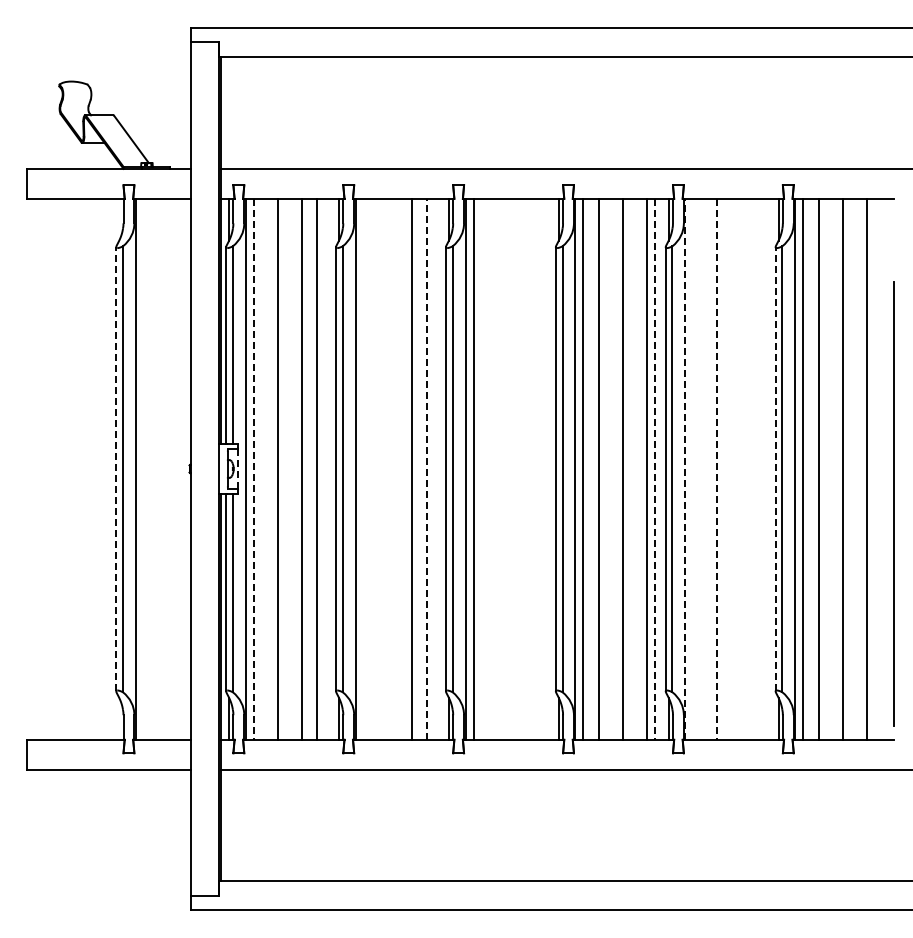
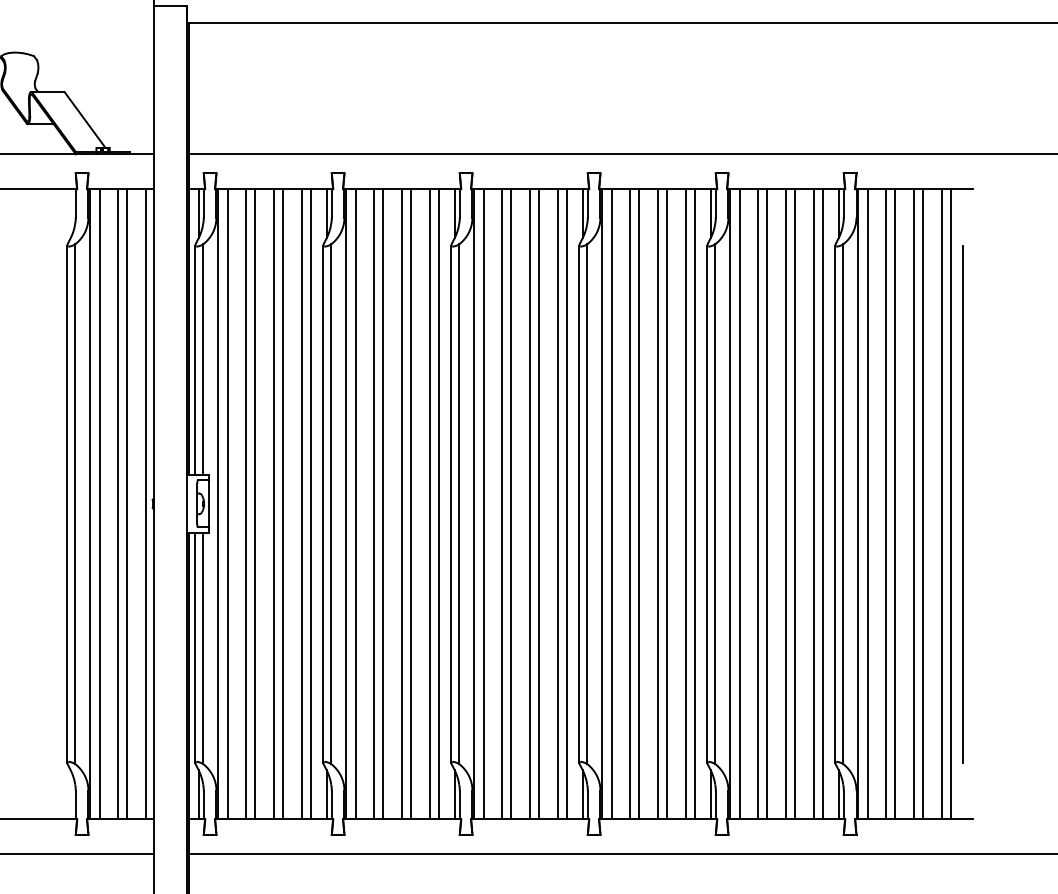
line: (116, 468) -> (67, 503), dashed -> solid
line: (143, 468) -> (99, 503), added
line: (159, 468) -> (117, 503), added
line: (167, 468) -> (127, 503), added
line: (183, 468) -> (145, 503), added
line: (269, 468) -> (245, 503), added
line: (293, 468) -> (273, 503), added
line: (325, 468) -> (311, 503), added
line: (363, 468) -> (355, 503), added
line: (379, 468) -> (373, 503), added
line: (387, 468) -> (383, 503), added
line: (403, 468) -> (401, 503), added
line: (427, 468) -> (429, 503), dashed -> solid
line: (435, 468) -> (439, 503), added
line: (489, 468) -> (502, 503), added
line: (497, 468) -> (511, 503), added
line: (513, 468) -> (530, 503), added
line: (521, 468) -> (539, 503), added
line: (537, 468) -> (557, 503), added
line: (545, 468) -> (567, 503), added
line: (607, 468) -> (639, 503), added
line: (631, 468) -> (667, 503), added
line: (685, 468) -> (730, 503), dashed -> solid
line: (693, 468) -> (739, 503), added
line: (709, 468) -> (758, 503), added
line: (733, 468) -> (786, 503), added
line: (741, 468) -> (795, 503), added
line: (757, 468) -> (814, 503), added
line: (765, 468) -> (823, 503), added
line: (775, 468) -> (835, 503), dashed -> solid
line: (827, 468) -> (895, 503), added
line: (851, 468) -> (923, 503), added
line: (875, 468) -> (951, 503), added
line: (238, 469) -> (209, 504), dashed -> solid
line: (253, 469) -> (227, 504), dashed -> solid
line: (655, 469) -> (695, 504), dashed -> solid
line: (717, 469) -> (767, 504), dashed -> solid
line: (893, 503) -> (963, 503), moved

